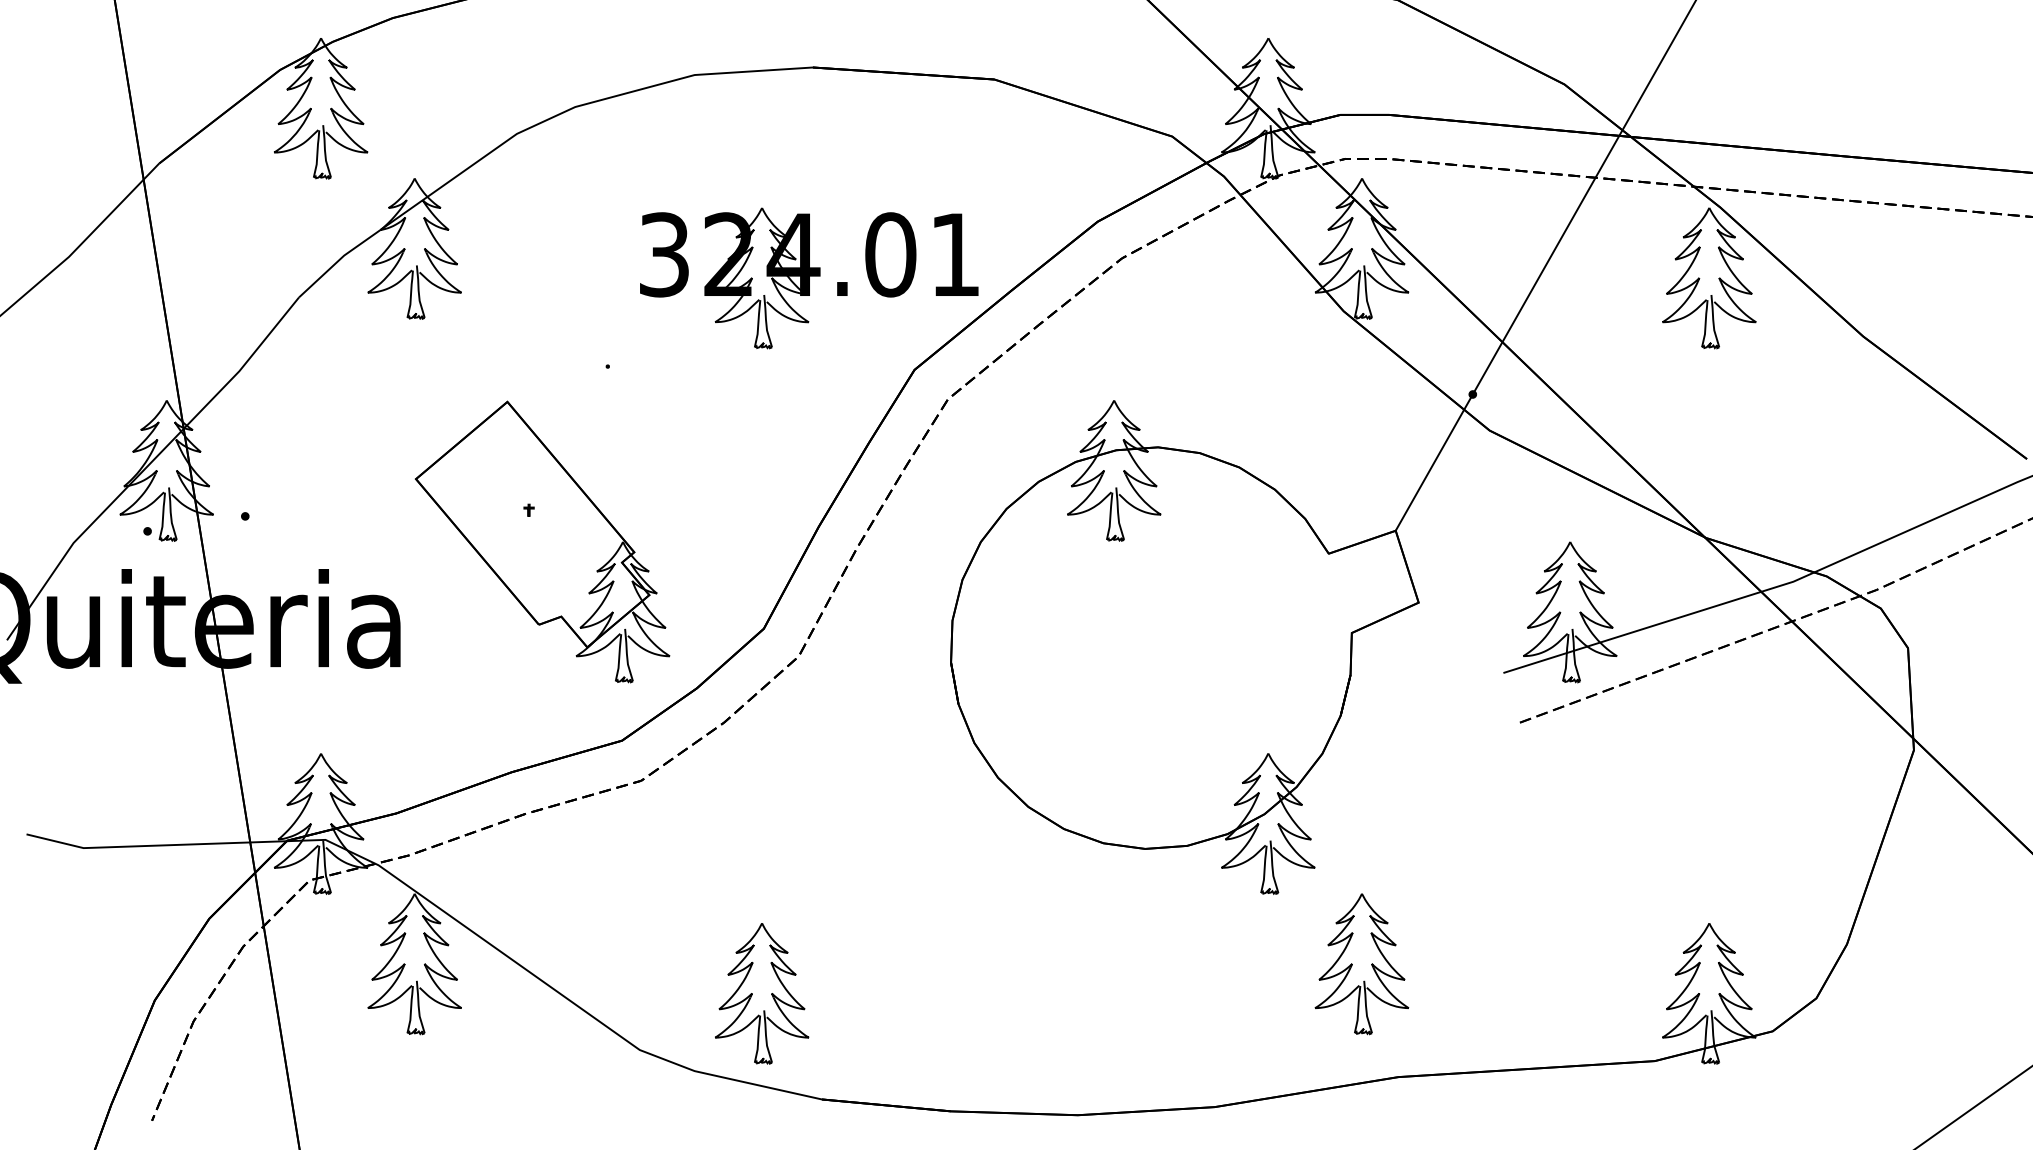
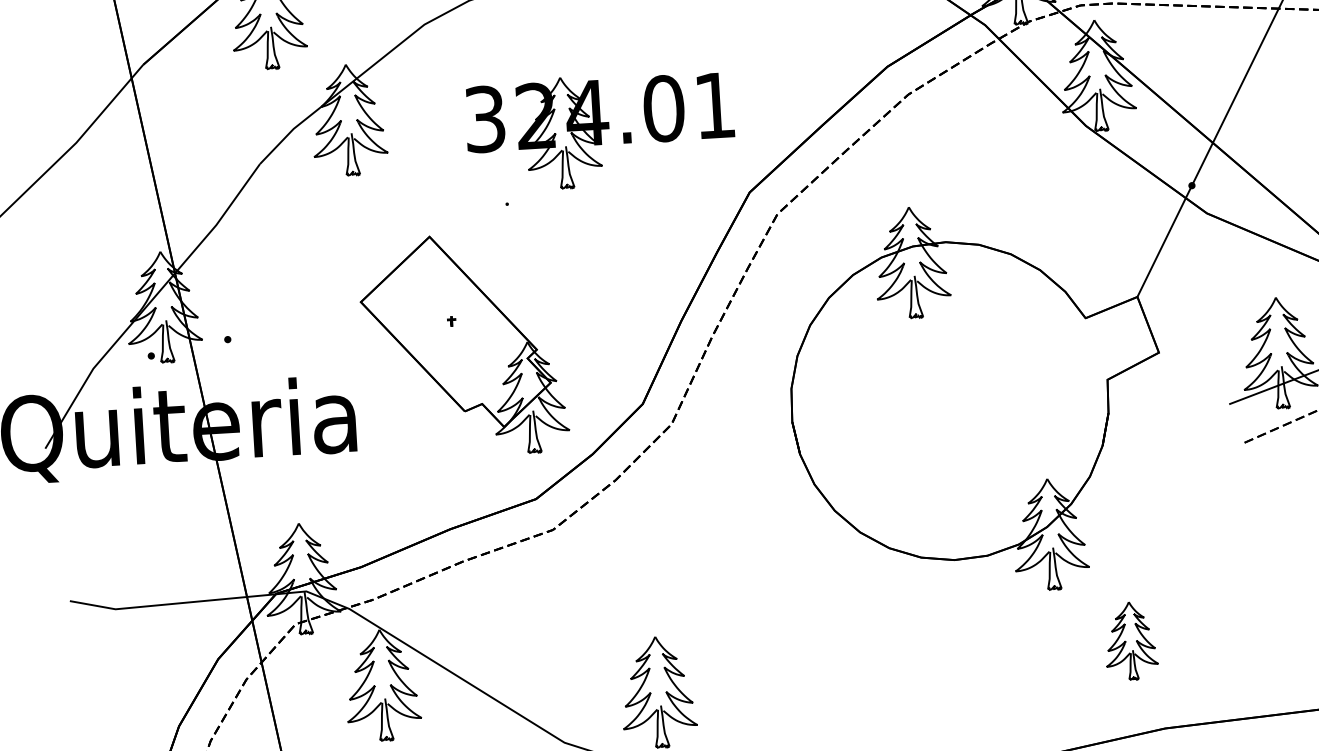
part: (809, 278) -> (600, 131), moved
part: (1361, 964) -> (1130, 641), size x0.7

